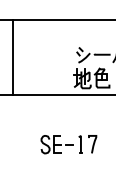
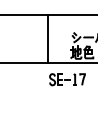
line: (12, 57) -> (47, 39), moved
part: (68, 144) -> (67, 79), moved

